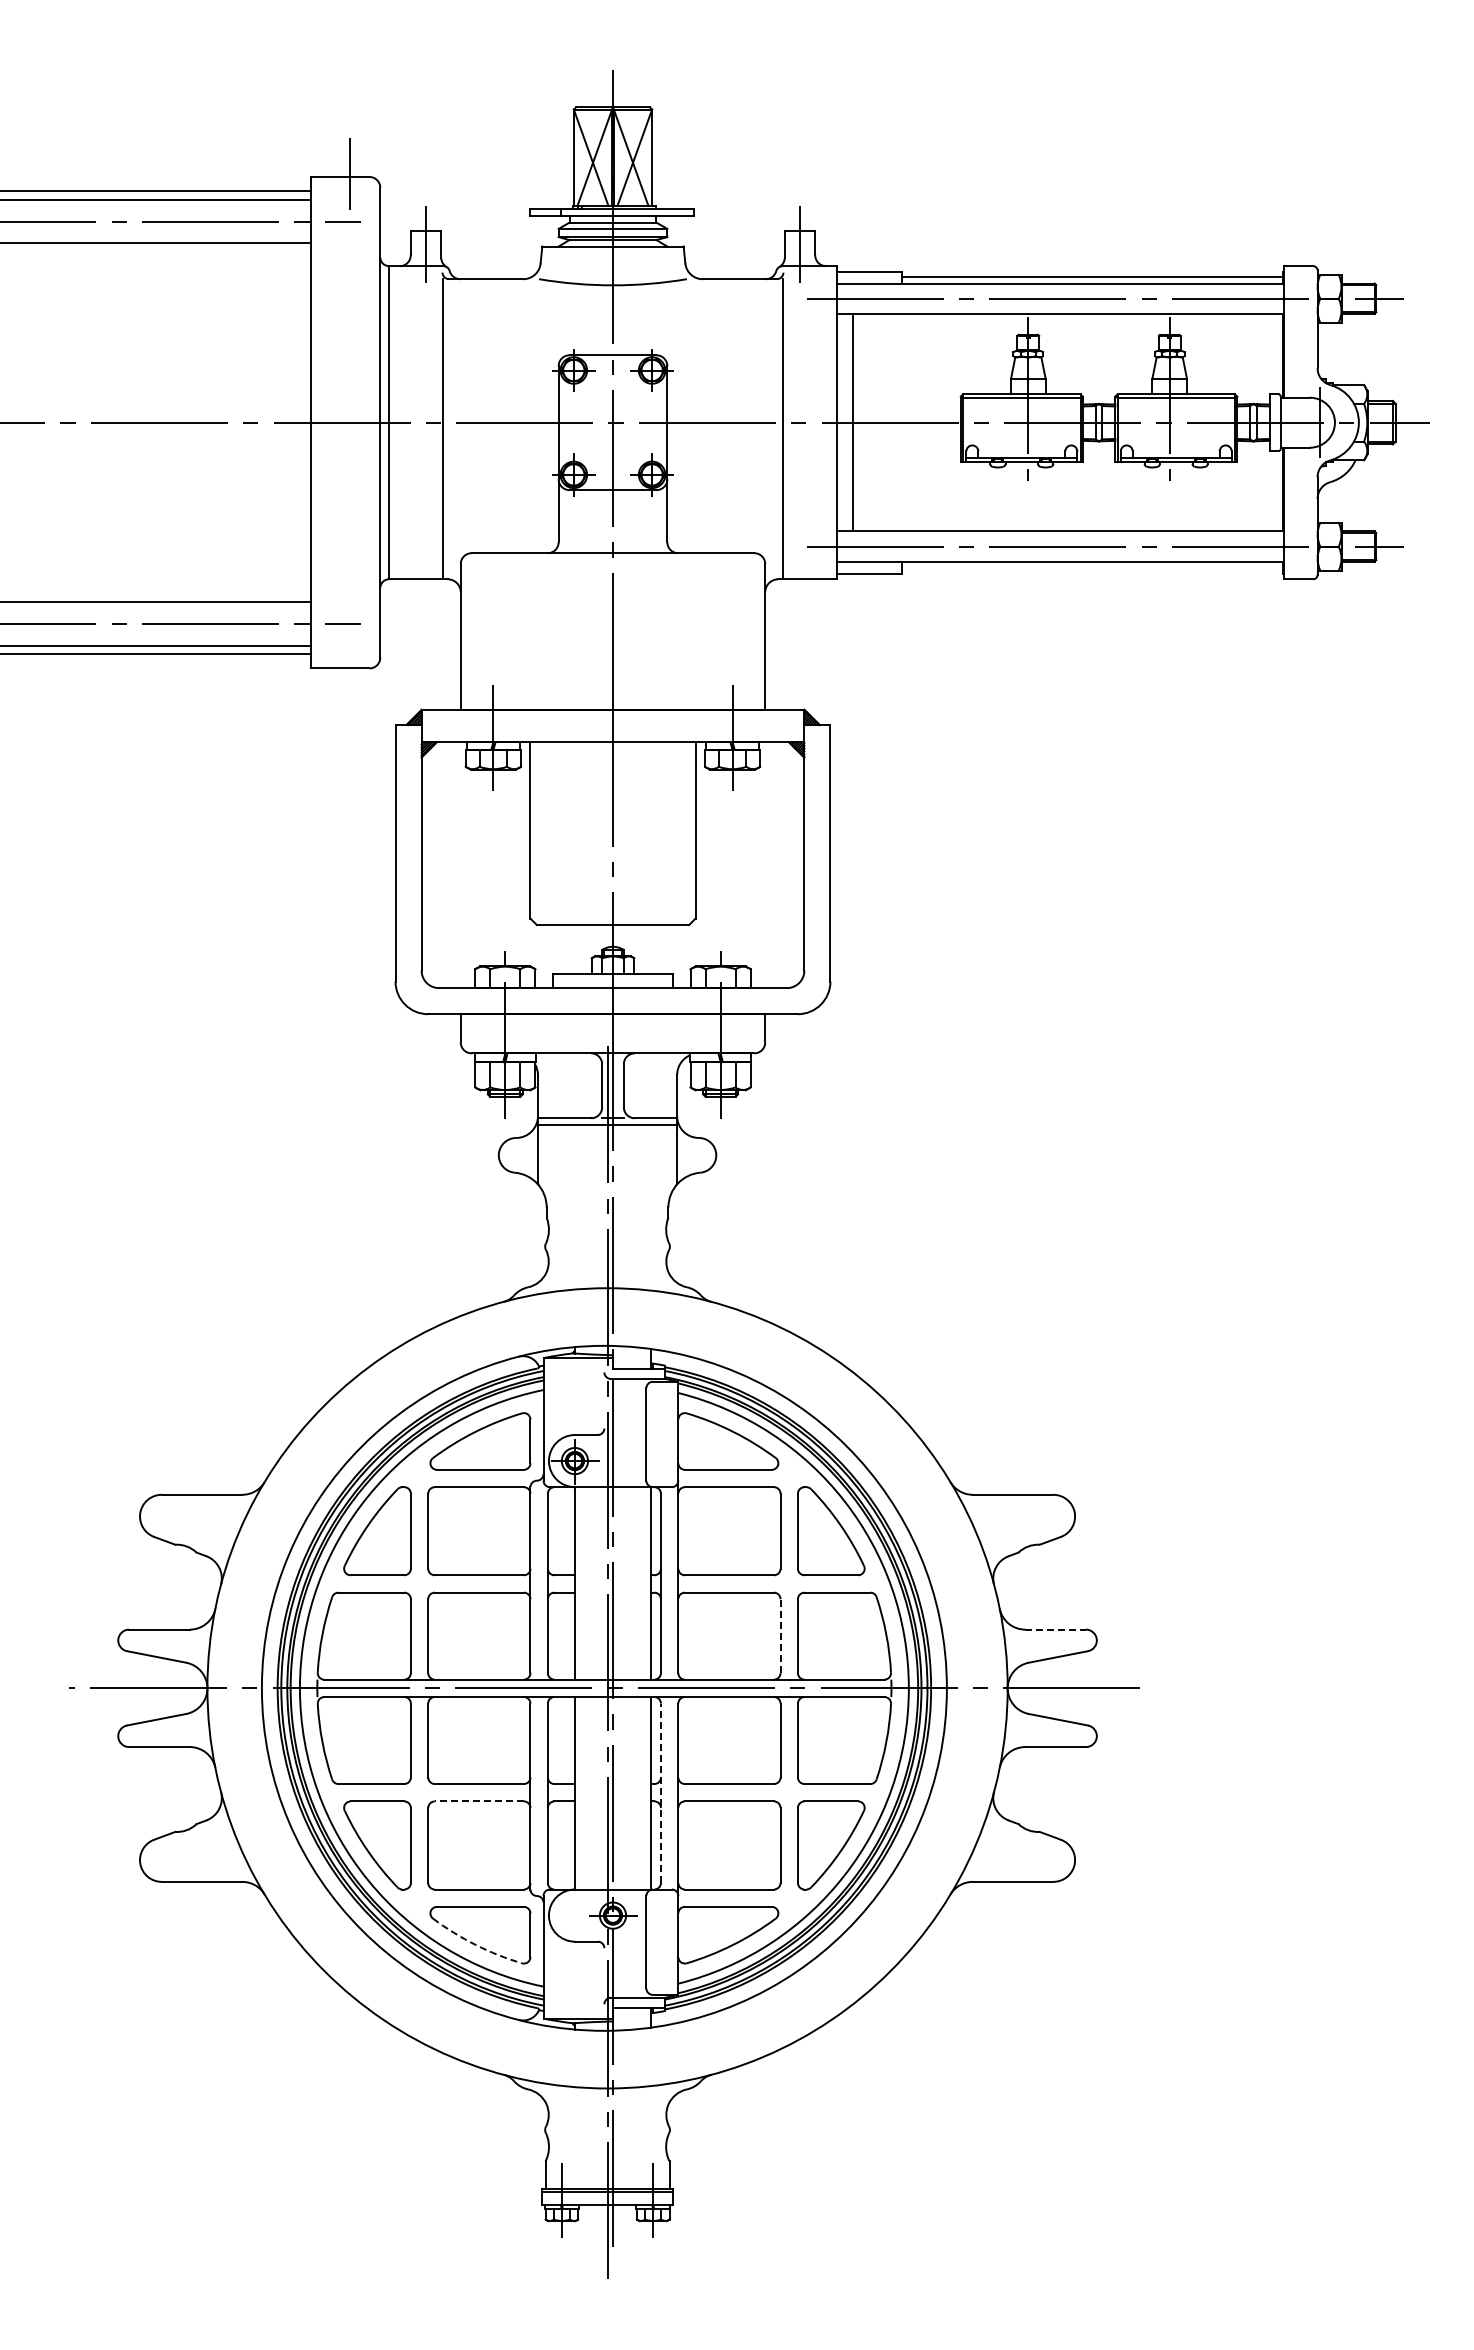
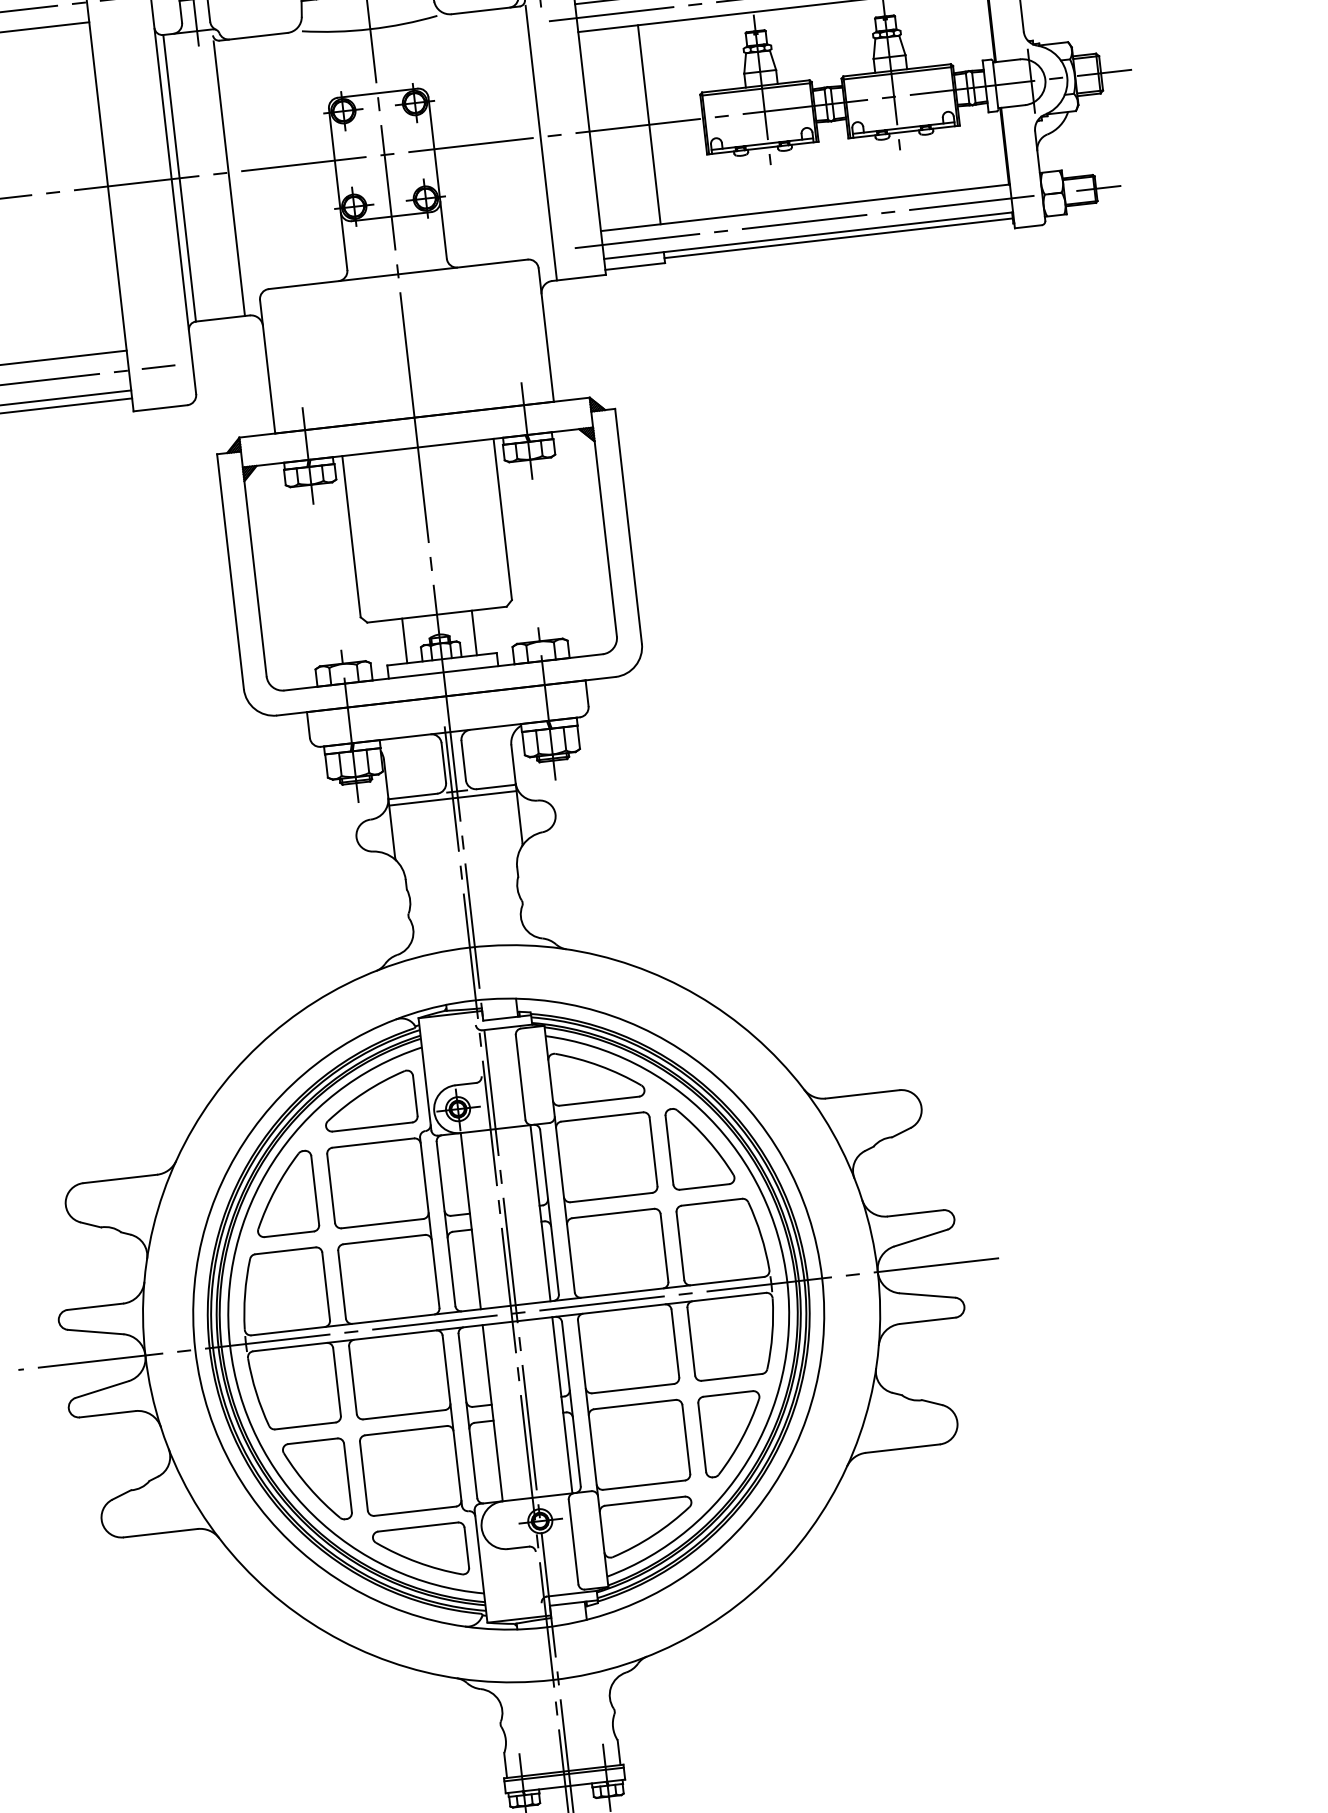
line: (853, 422) -> (649, 124), moved
line: (1092, 568) -> (838, 238), added
line: (574, 949) -> (404, 641), added
line: (651, 949) -> (474, 633), added
line: (1056, 1629) -> (916, 1213), dashed -> solid
line: (780, 1636) -> (664, 1248), dashed -> solid
line: (660, 1793) -> (571, 1404), dashed -> solid
line: (479, 1801) -> (406, 1430), dashed -> solid
arc: (475, 1944) -> (417, 1561), dashed -> solid

